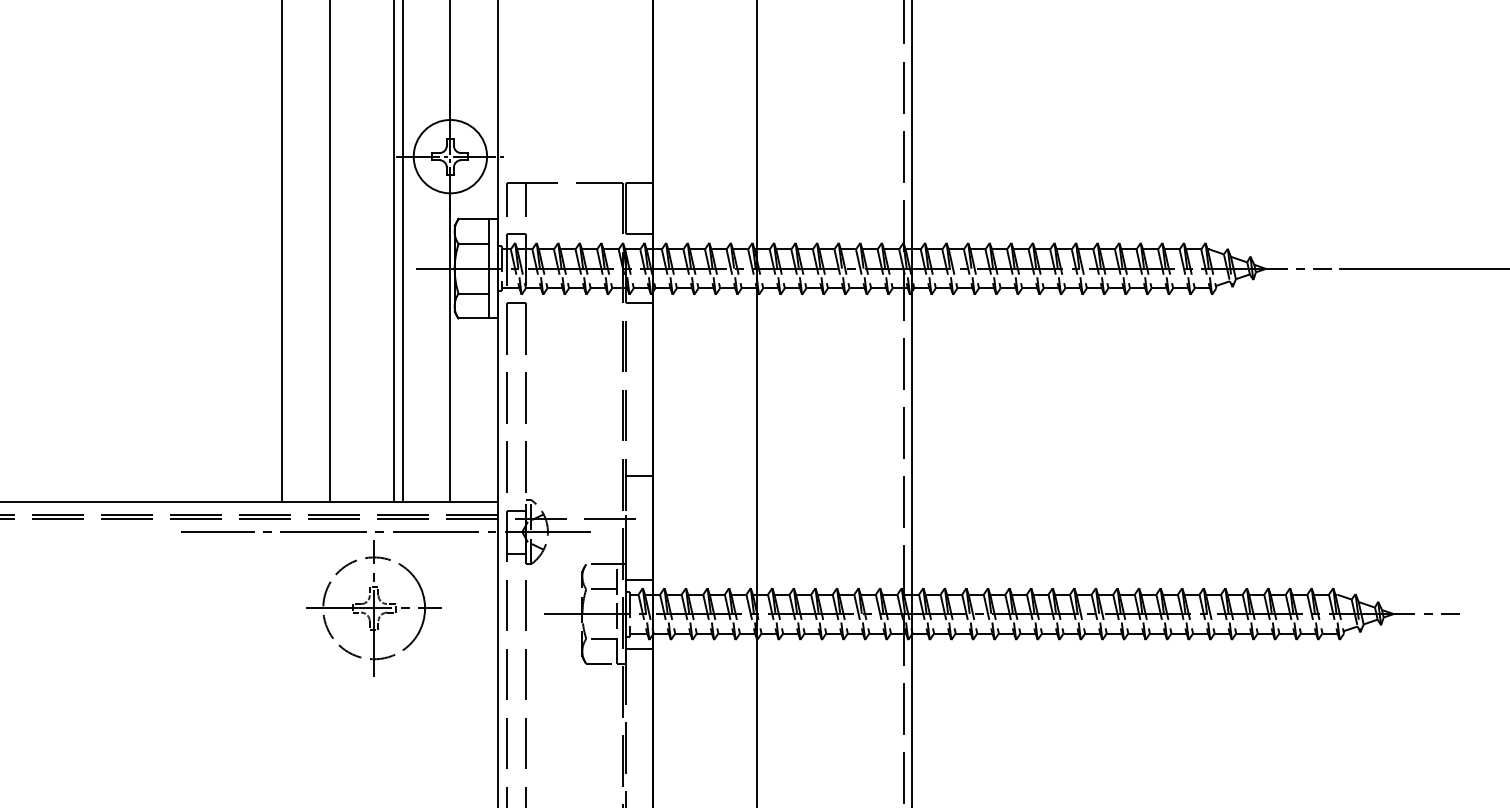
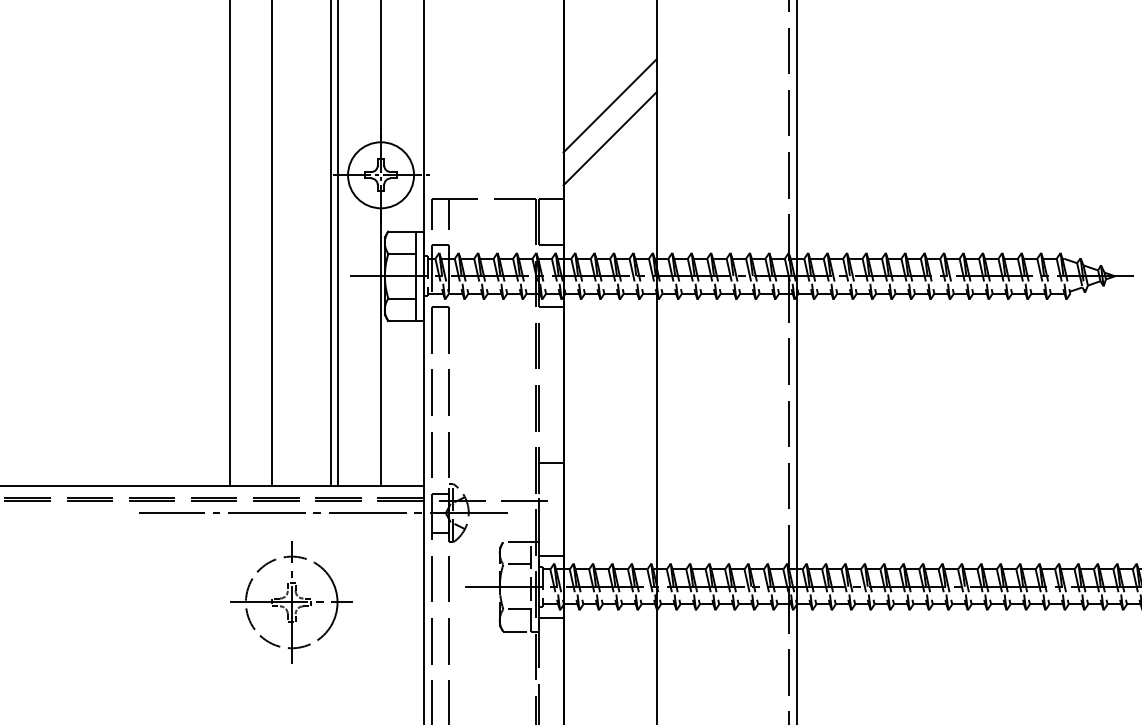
line: (704, 79) -> (609, 105), added
line: (704, 115) -> (609, 138), added
part: (373, 608) -> (291, 602), moved

